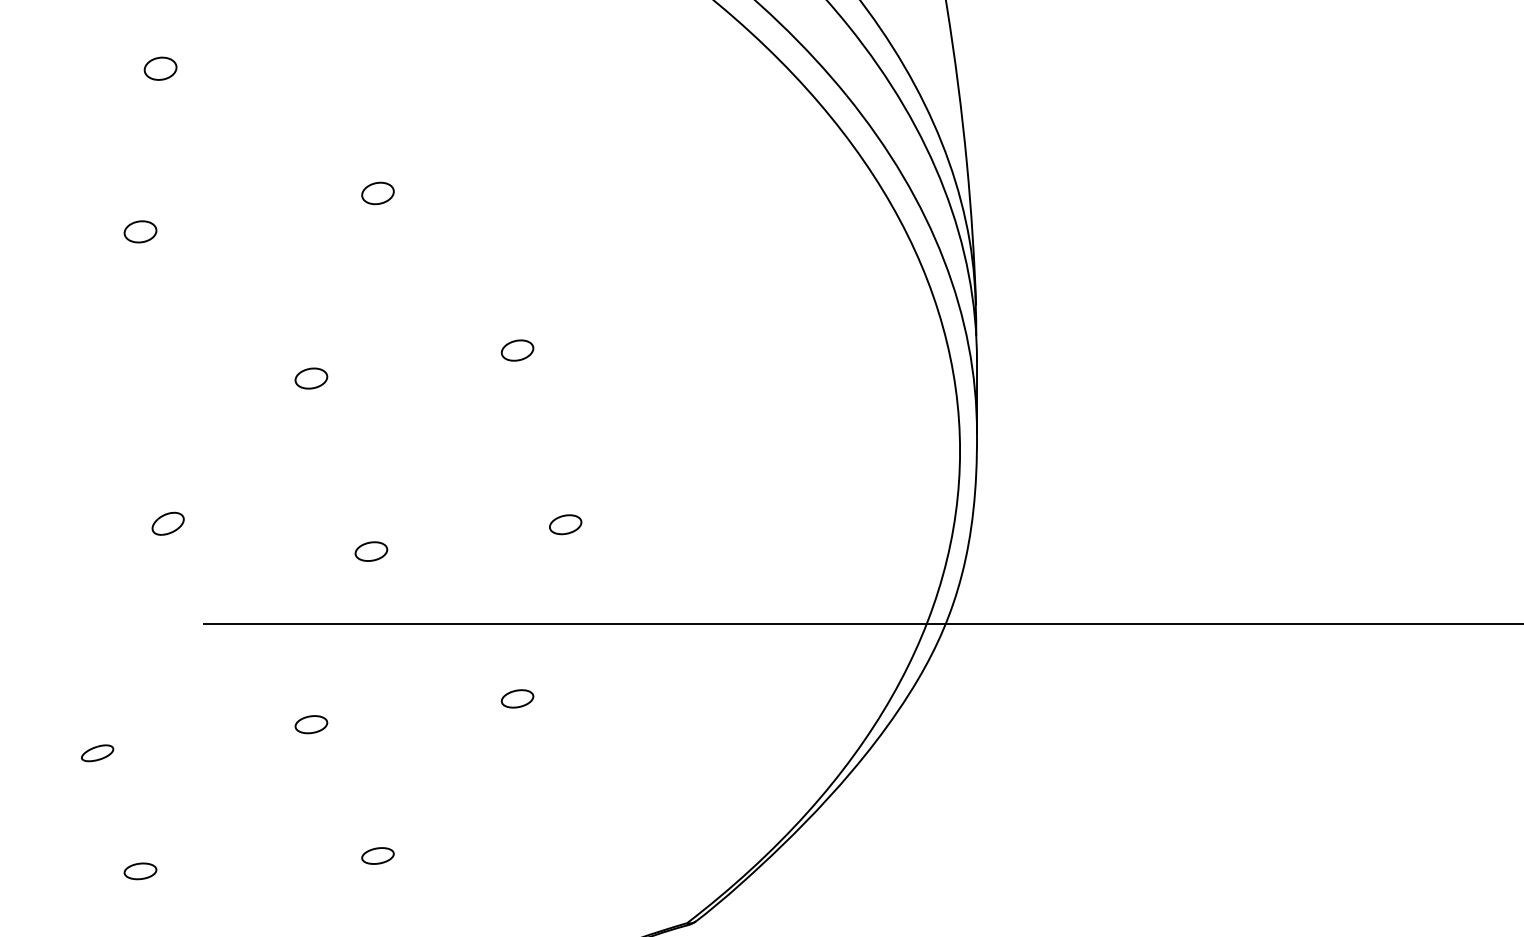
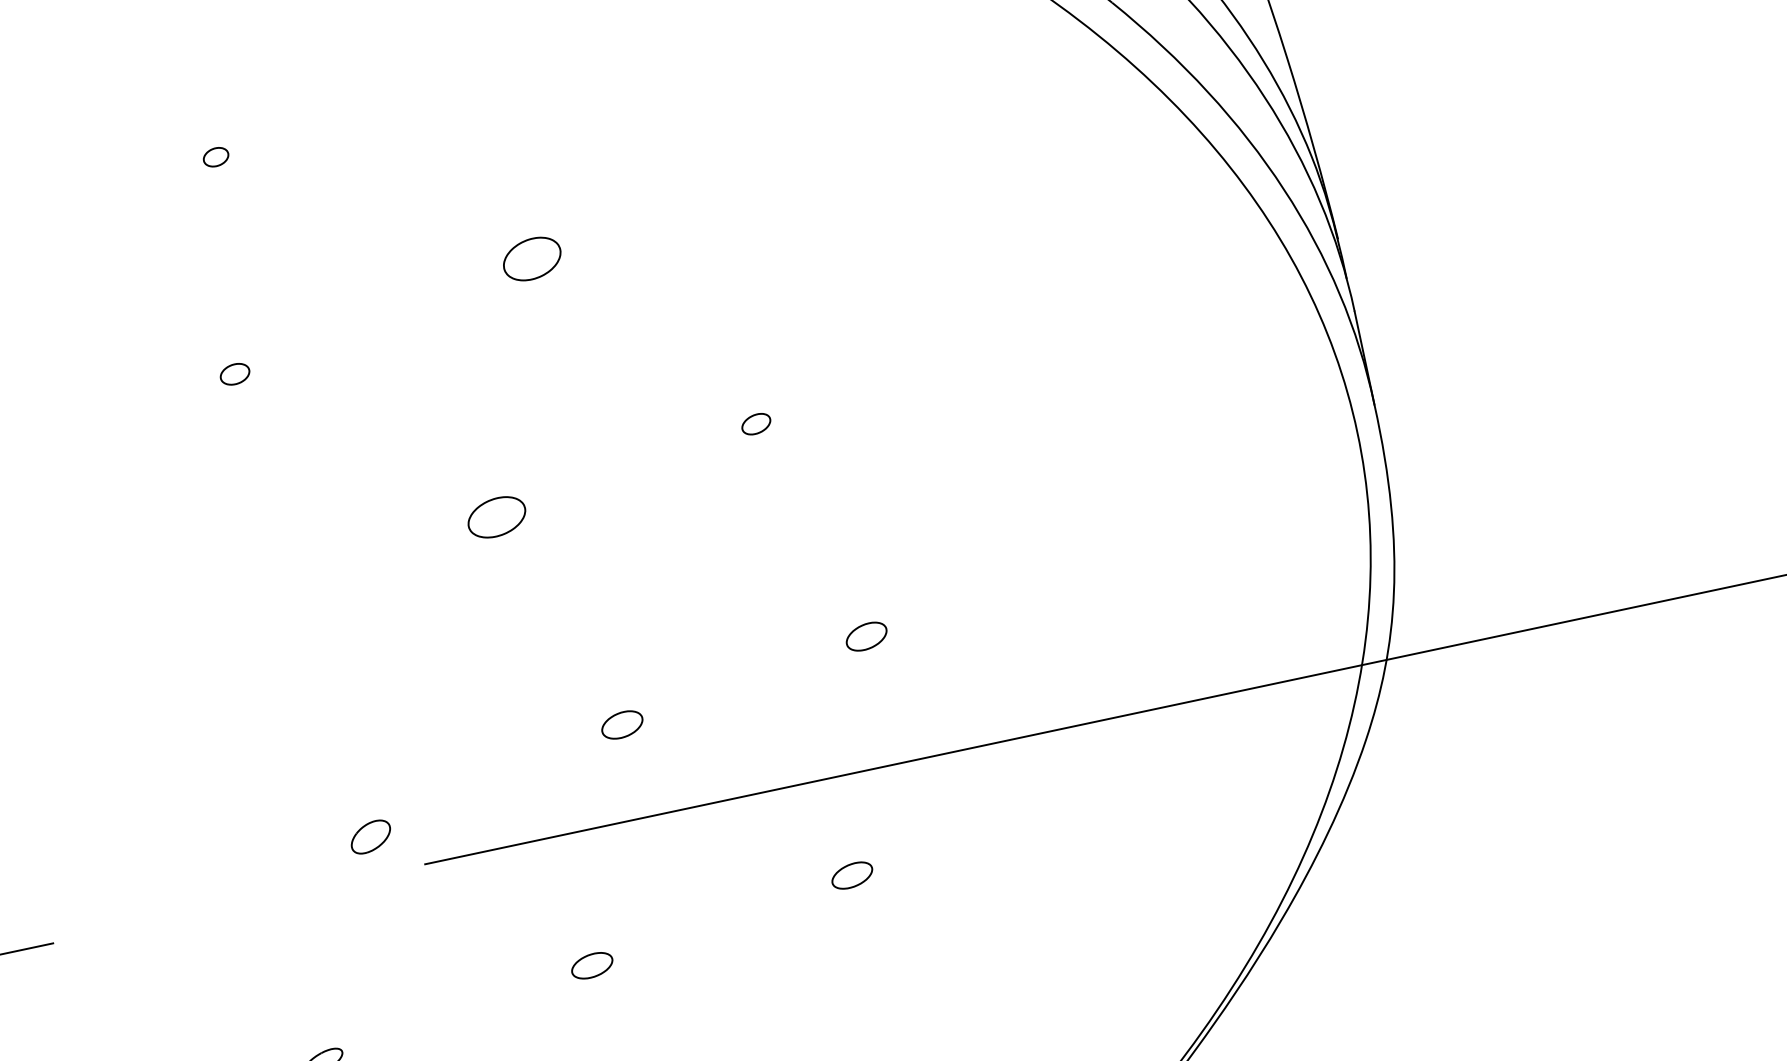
part: (160, 68) -> (215, 157), size x0.6
part: (377, 193) -> (531, 259), size x1.4
part: (140, 231) -> (234, 373), size x0.7
part: (517, 350) -> (756, 424), size x0.7
part: (311, 378) -> (497, 517), size x1.4
part: (167, 523) -> (369, 836), moved

